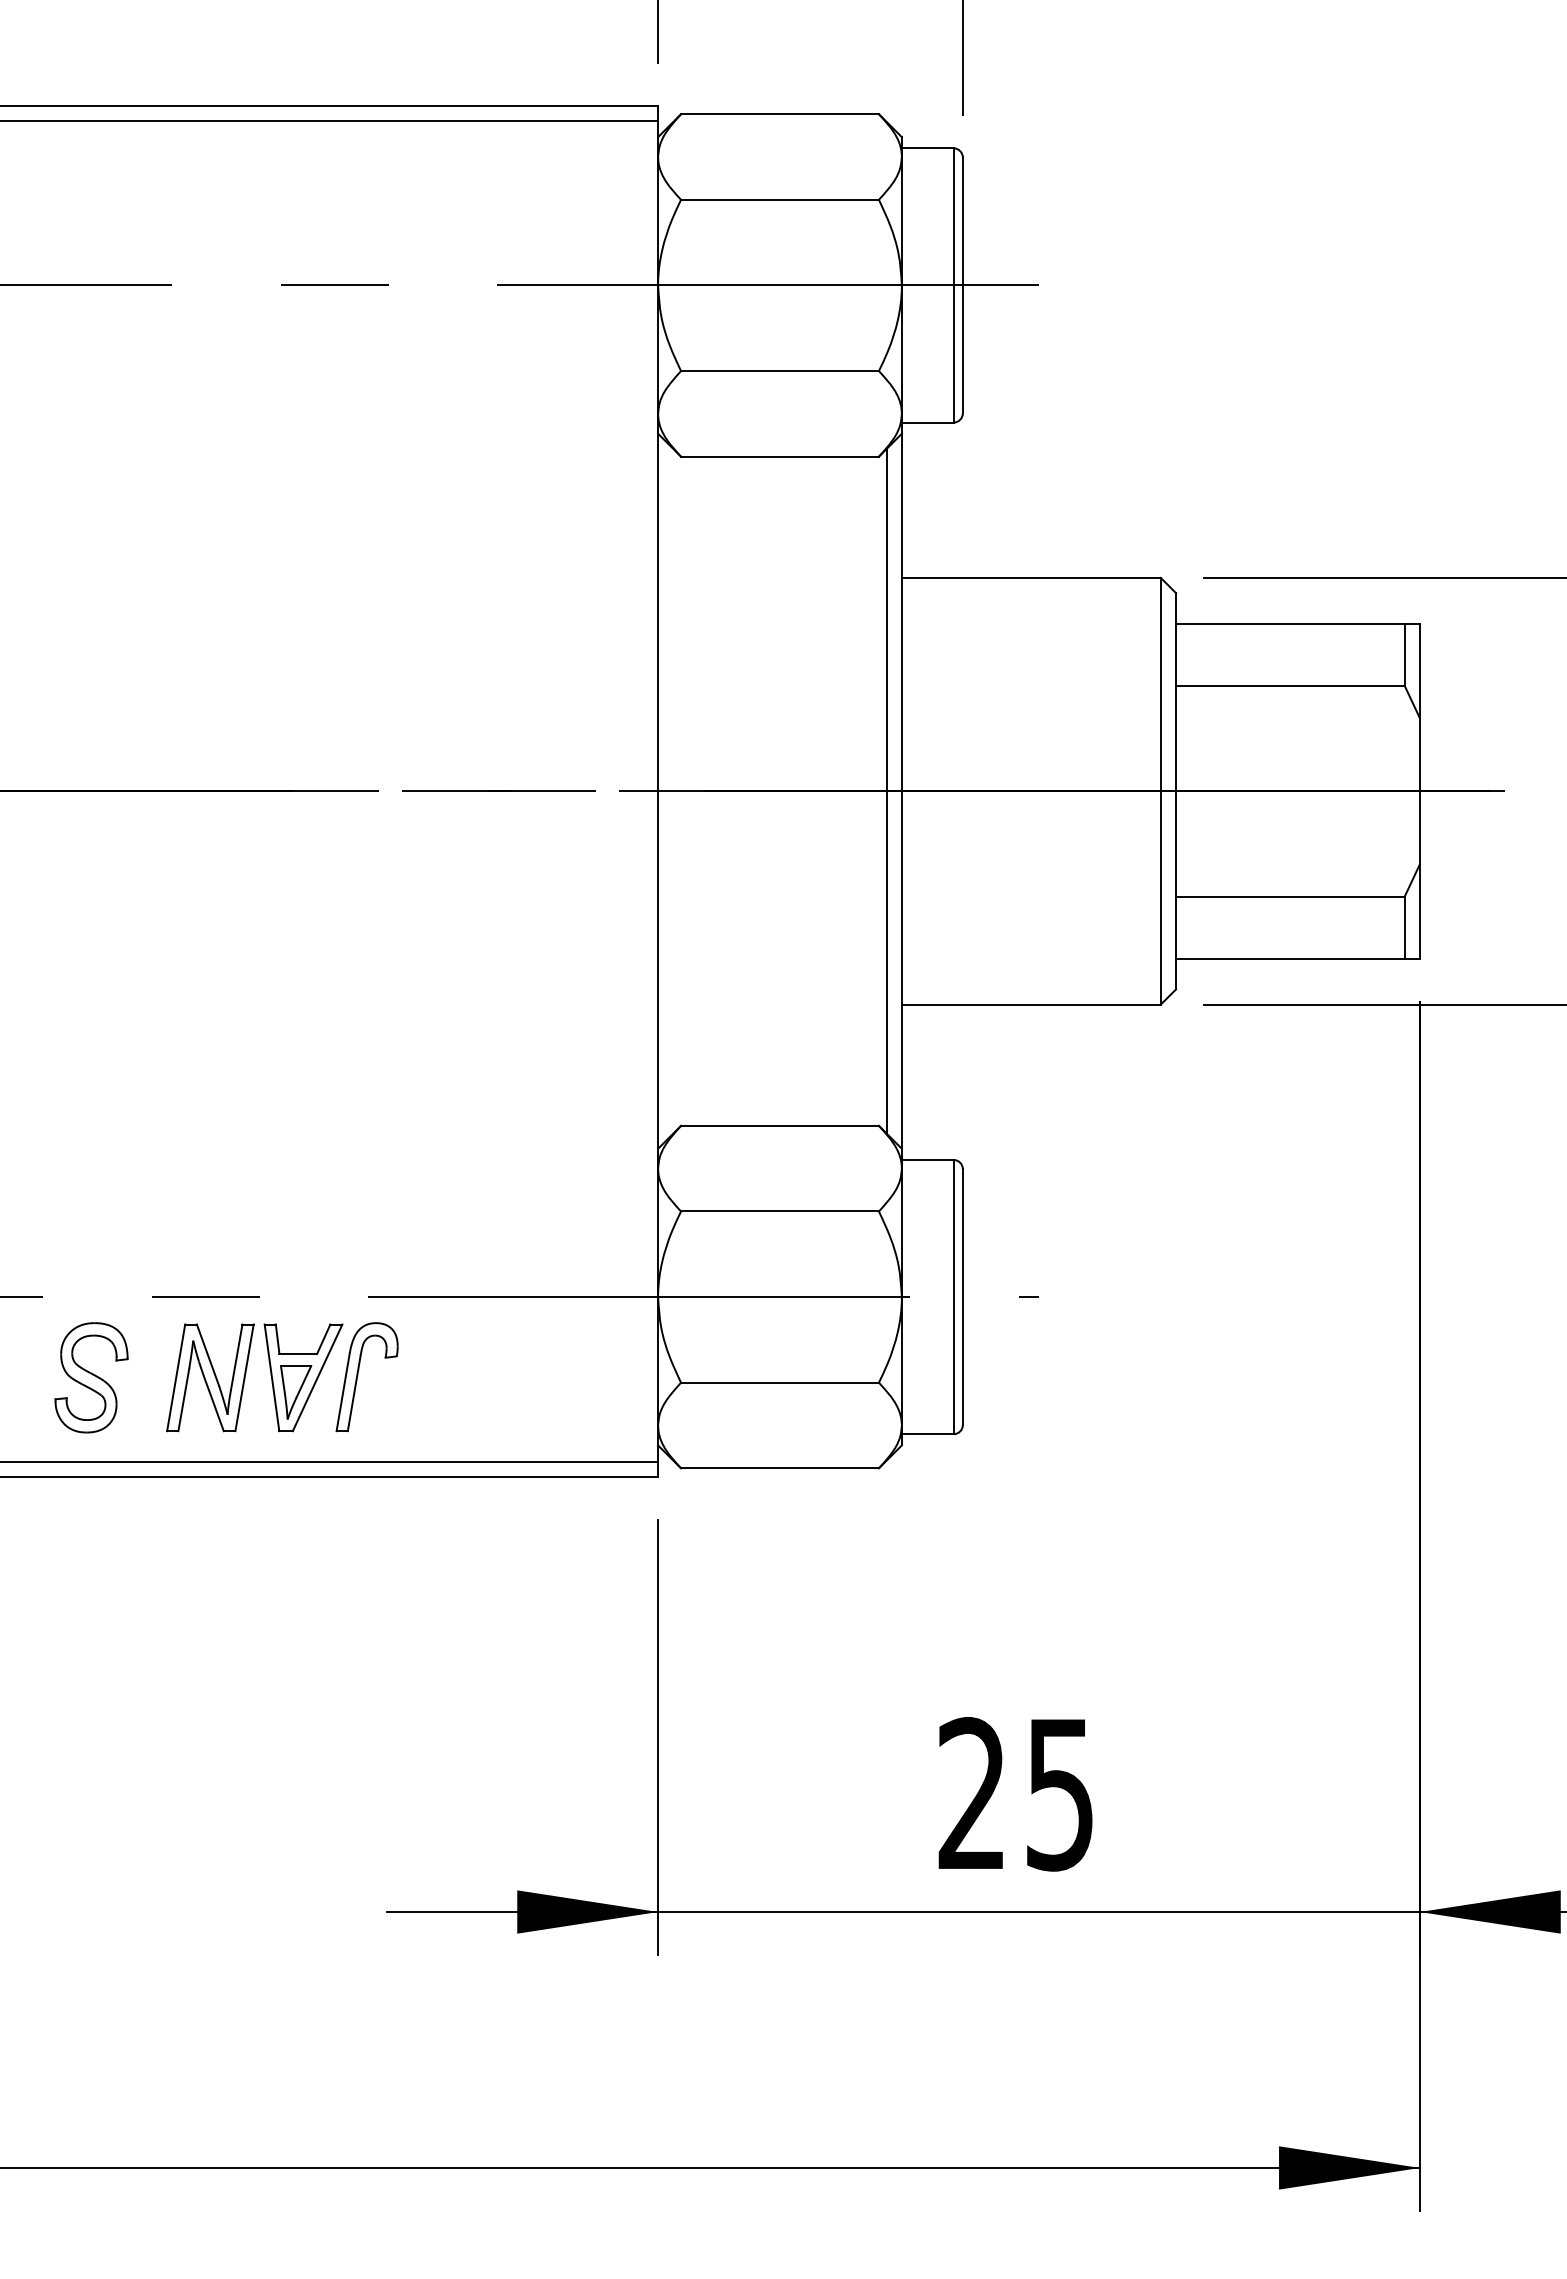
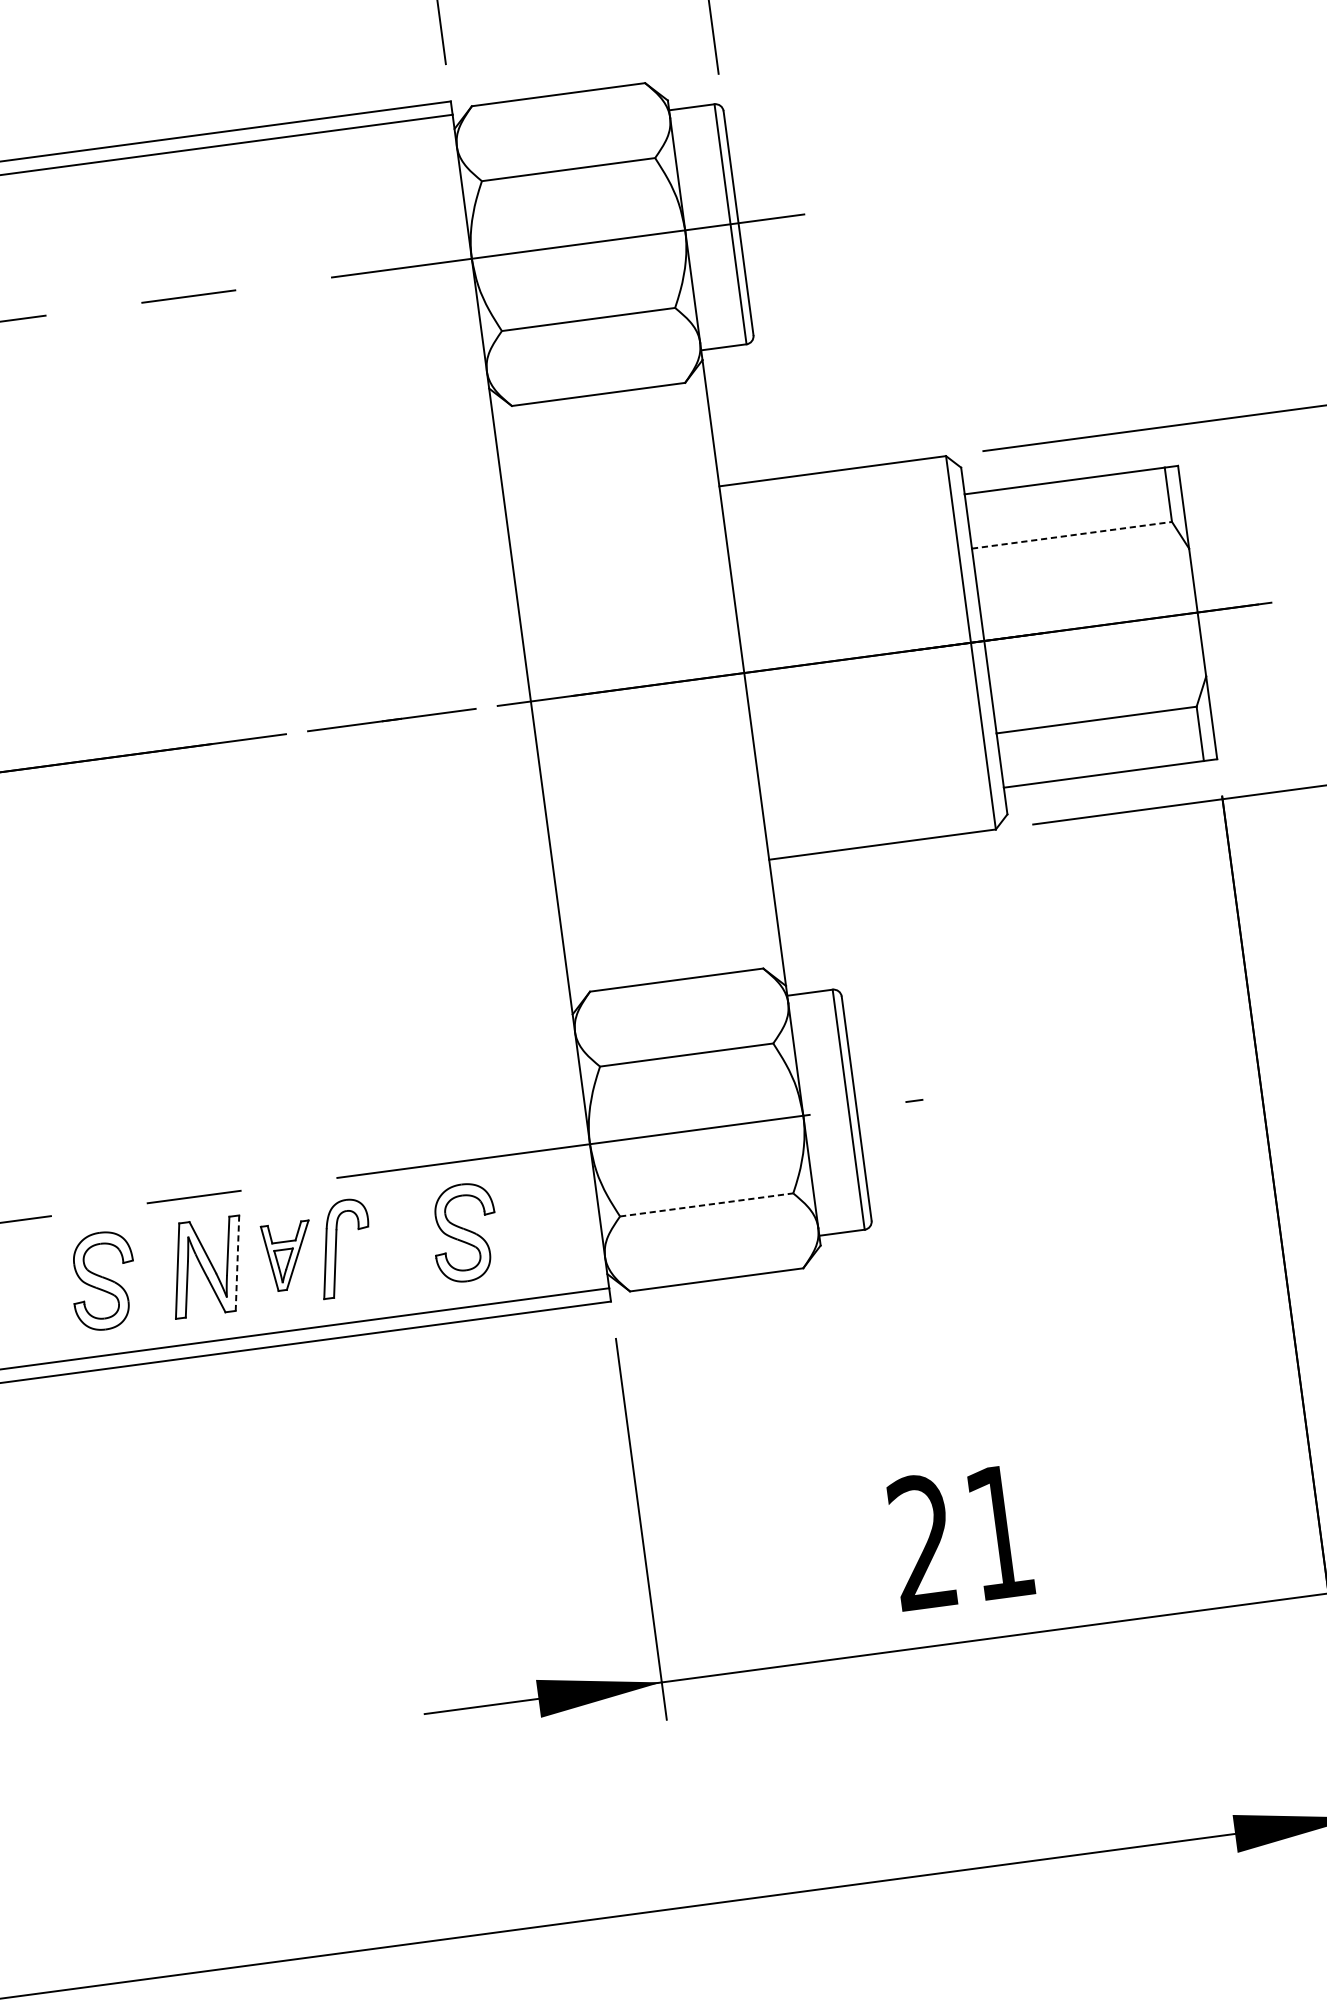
line: (1290, 685) -> (1072, 535), solid -> dashed
line: (886, 791) -> (730, 675), removed
part: (303, 1377) -> (289, 1256), size x0.7
part: (504, 1377) -> (464, 1232), added
line: (244, 1378) -> (237, 1263), solid -> dashed
line: (780, 1382) -> (707, 1204), solid -> dashed
text: (1059, 1795) -> (999, 1533), 25 -> 21

